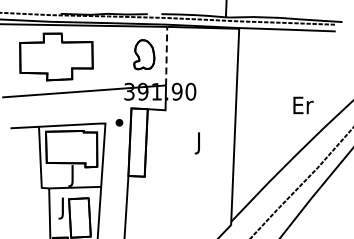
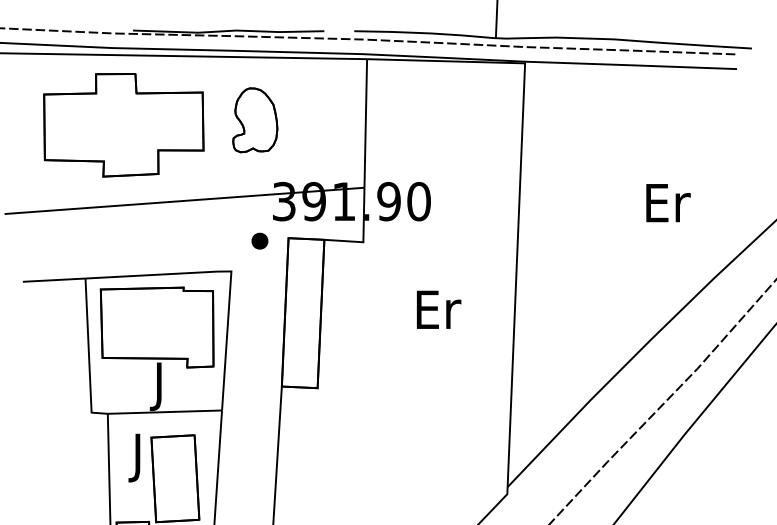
part: (144, 54) -> (255, 119), moved
line: (166, 55) -> (365, 121), dashed -> solid
text: (303, 105) -> (668, 203), moved
part: (119, 122) -> (260, 240), moved
text: (200, 143) -> (440, 315), J -> Er

